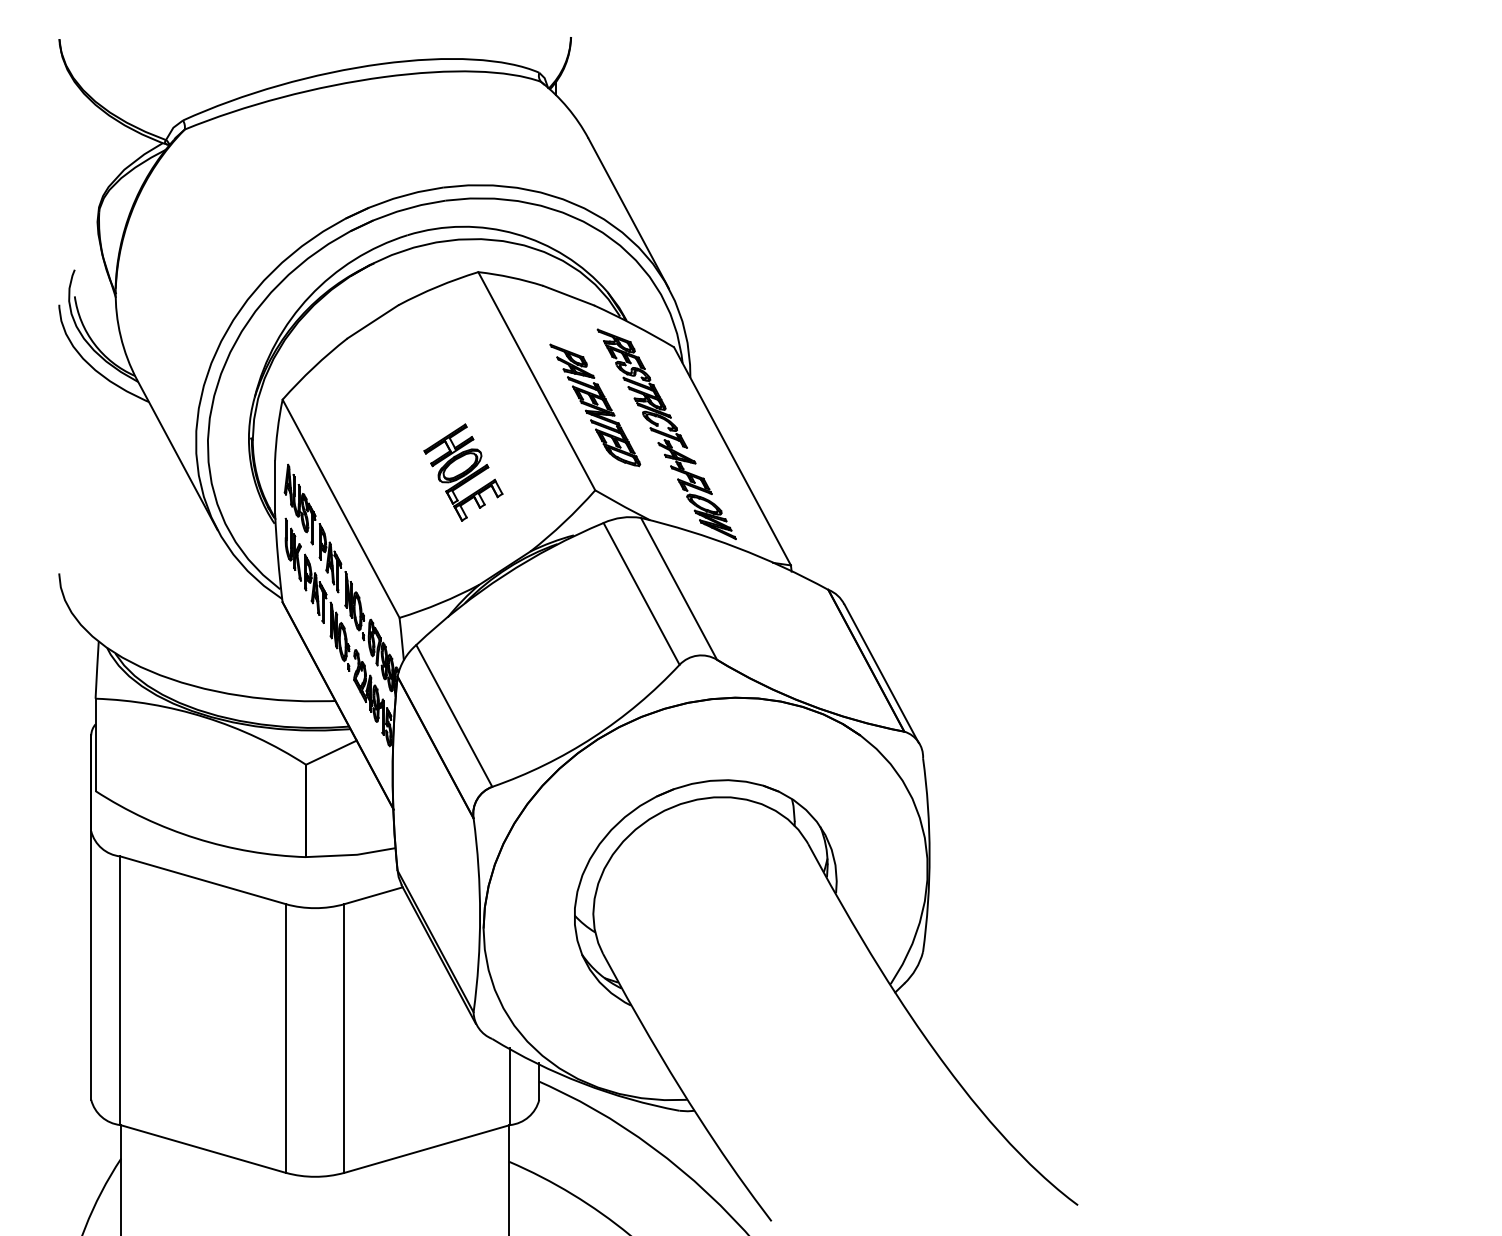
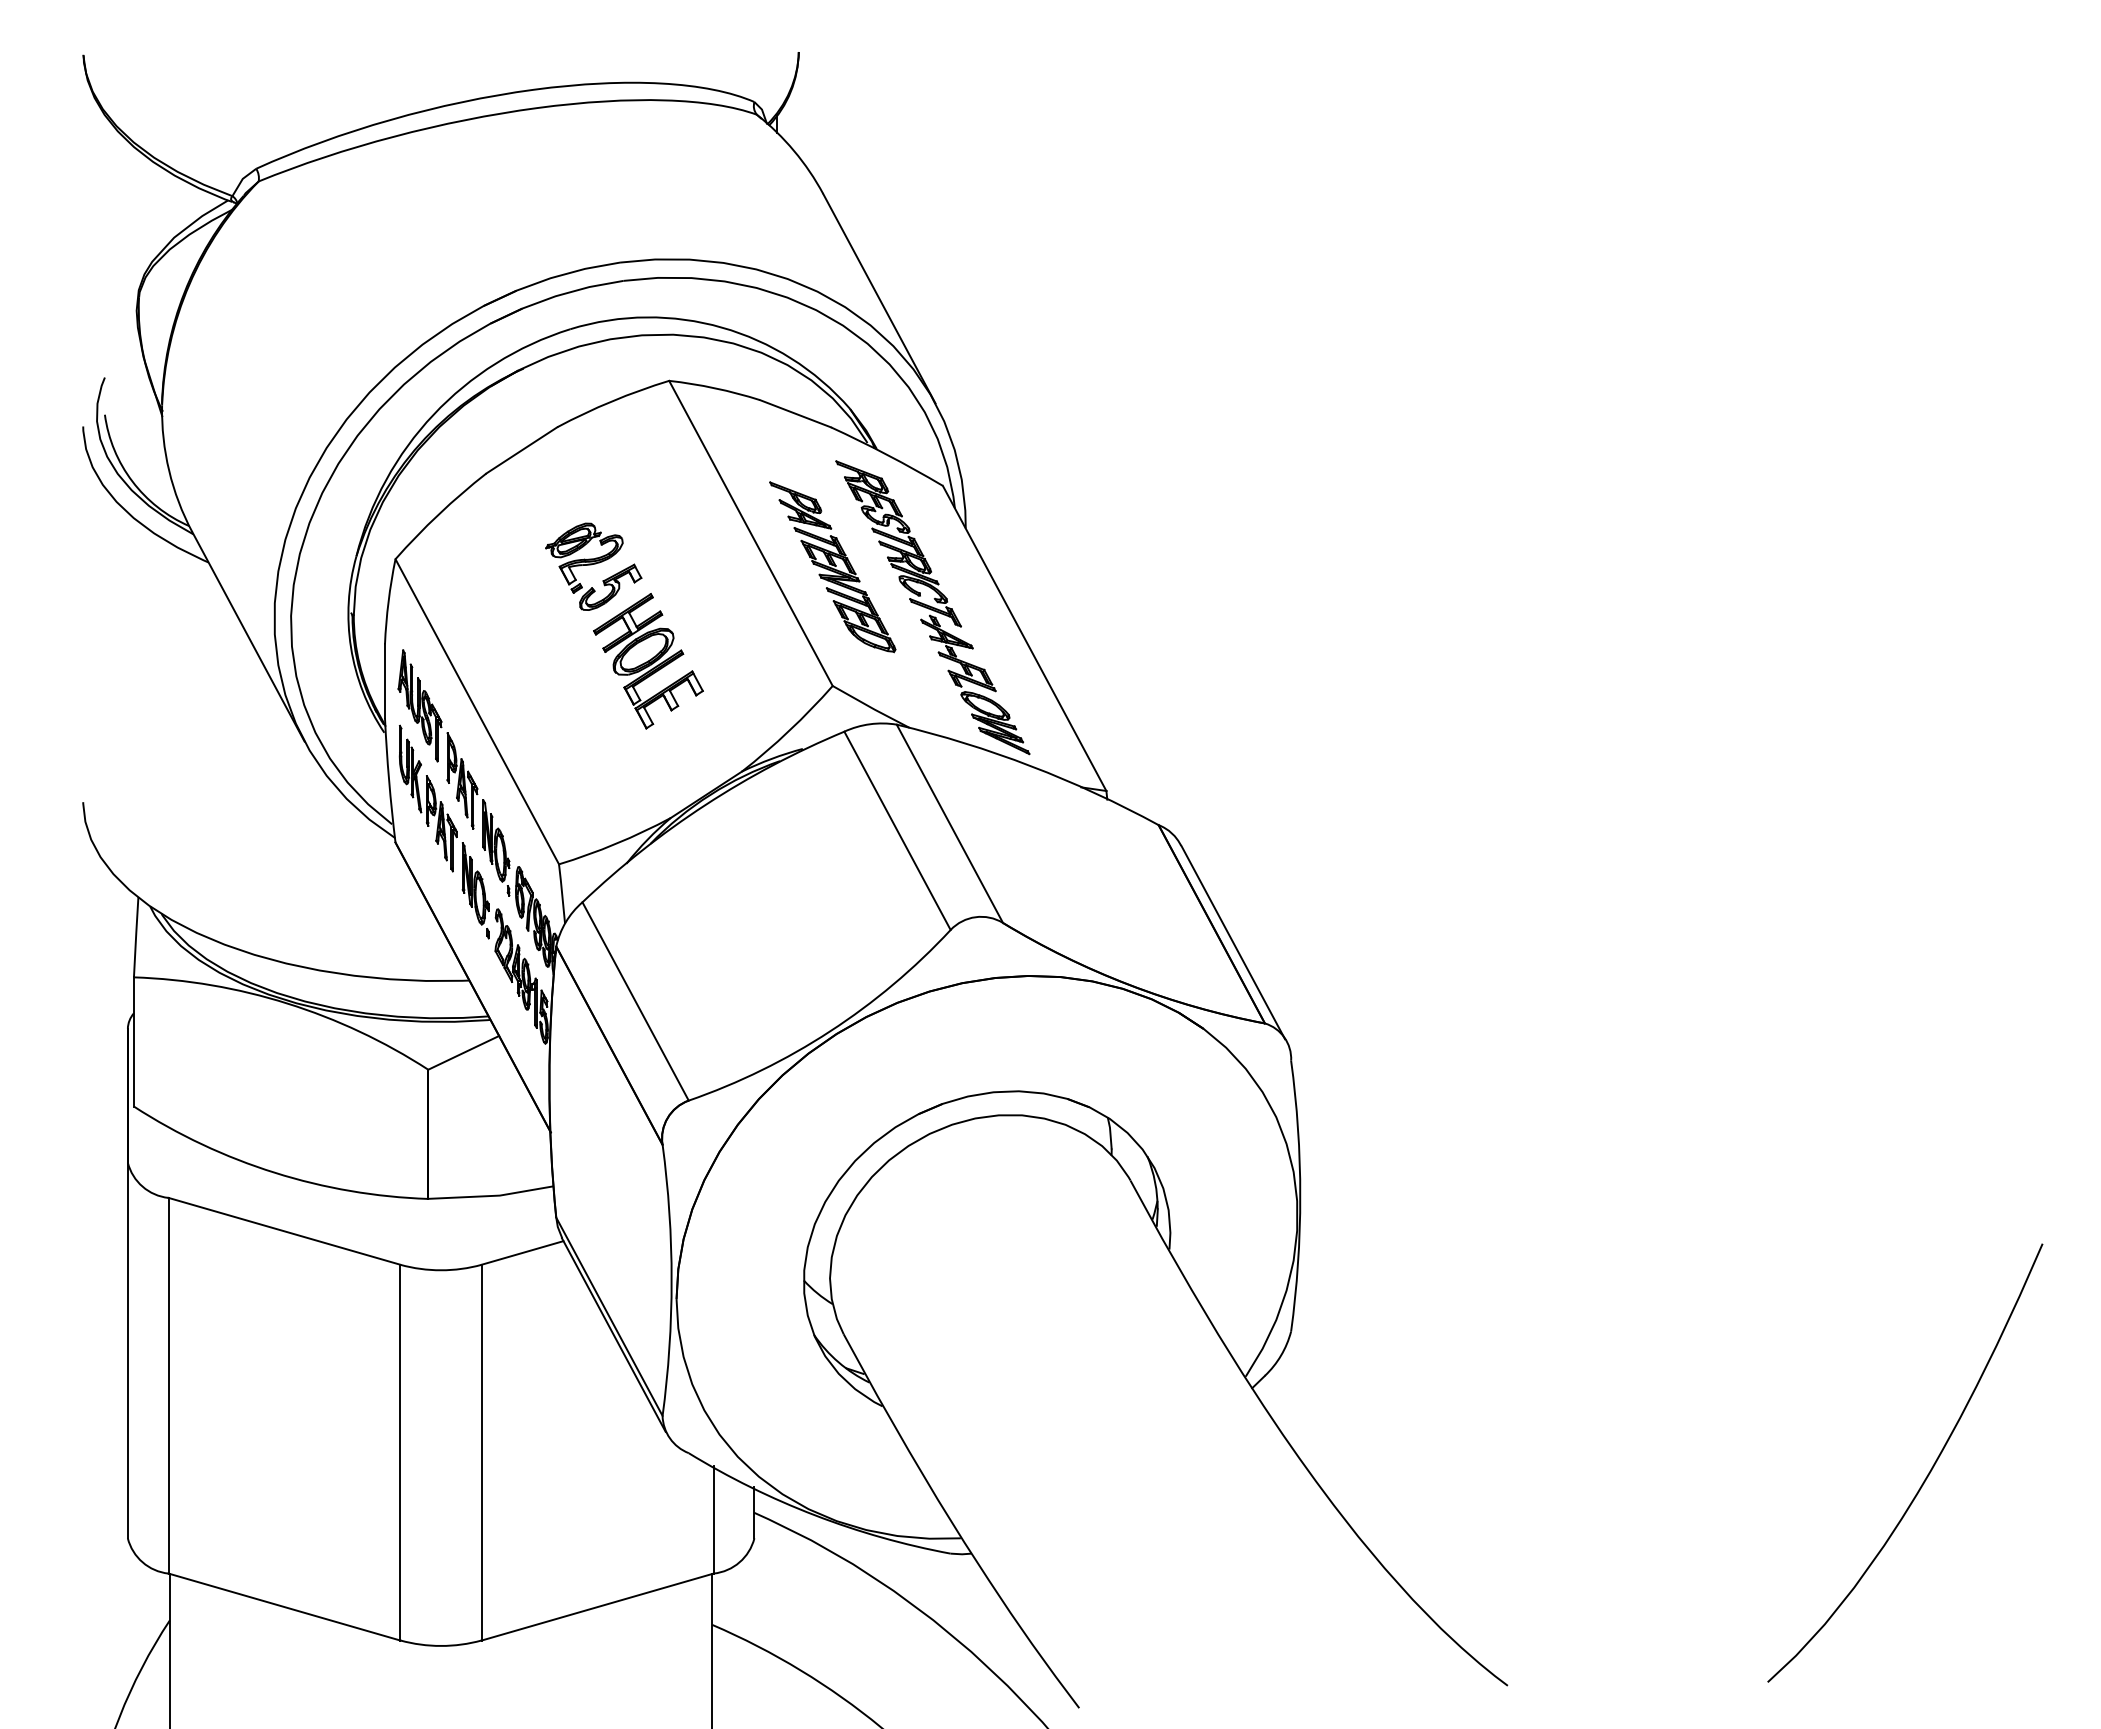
part: (424, 404) -> (593, 566), added
curve: (1376, 1056) -> (1925, 1477), added

